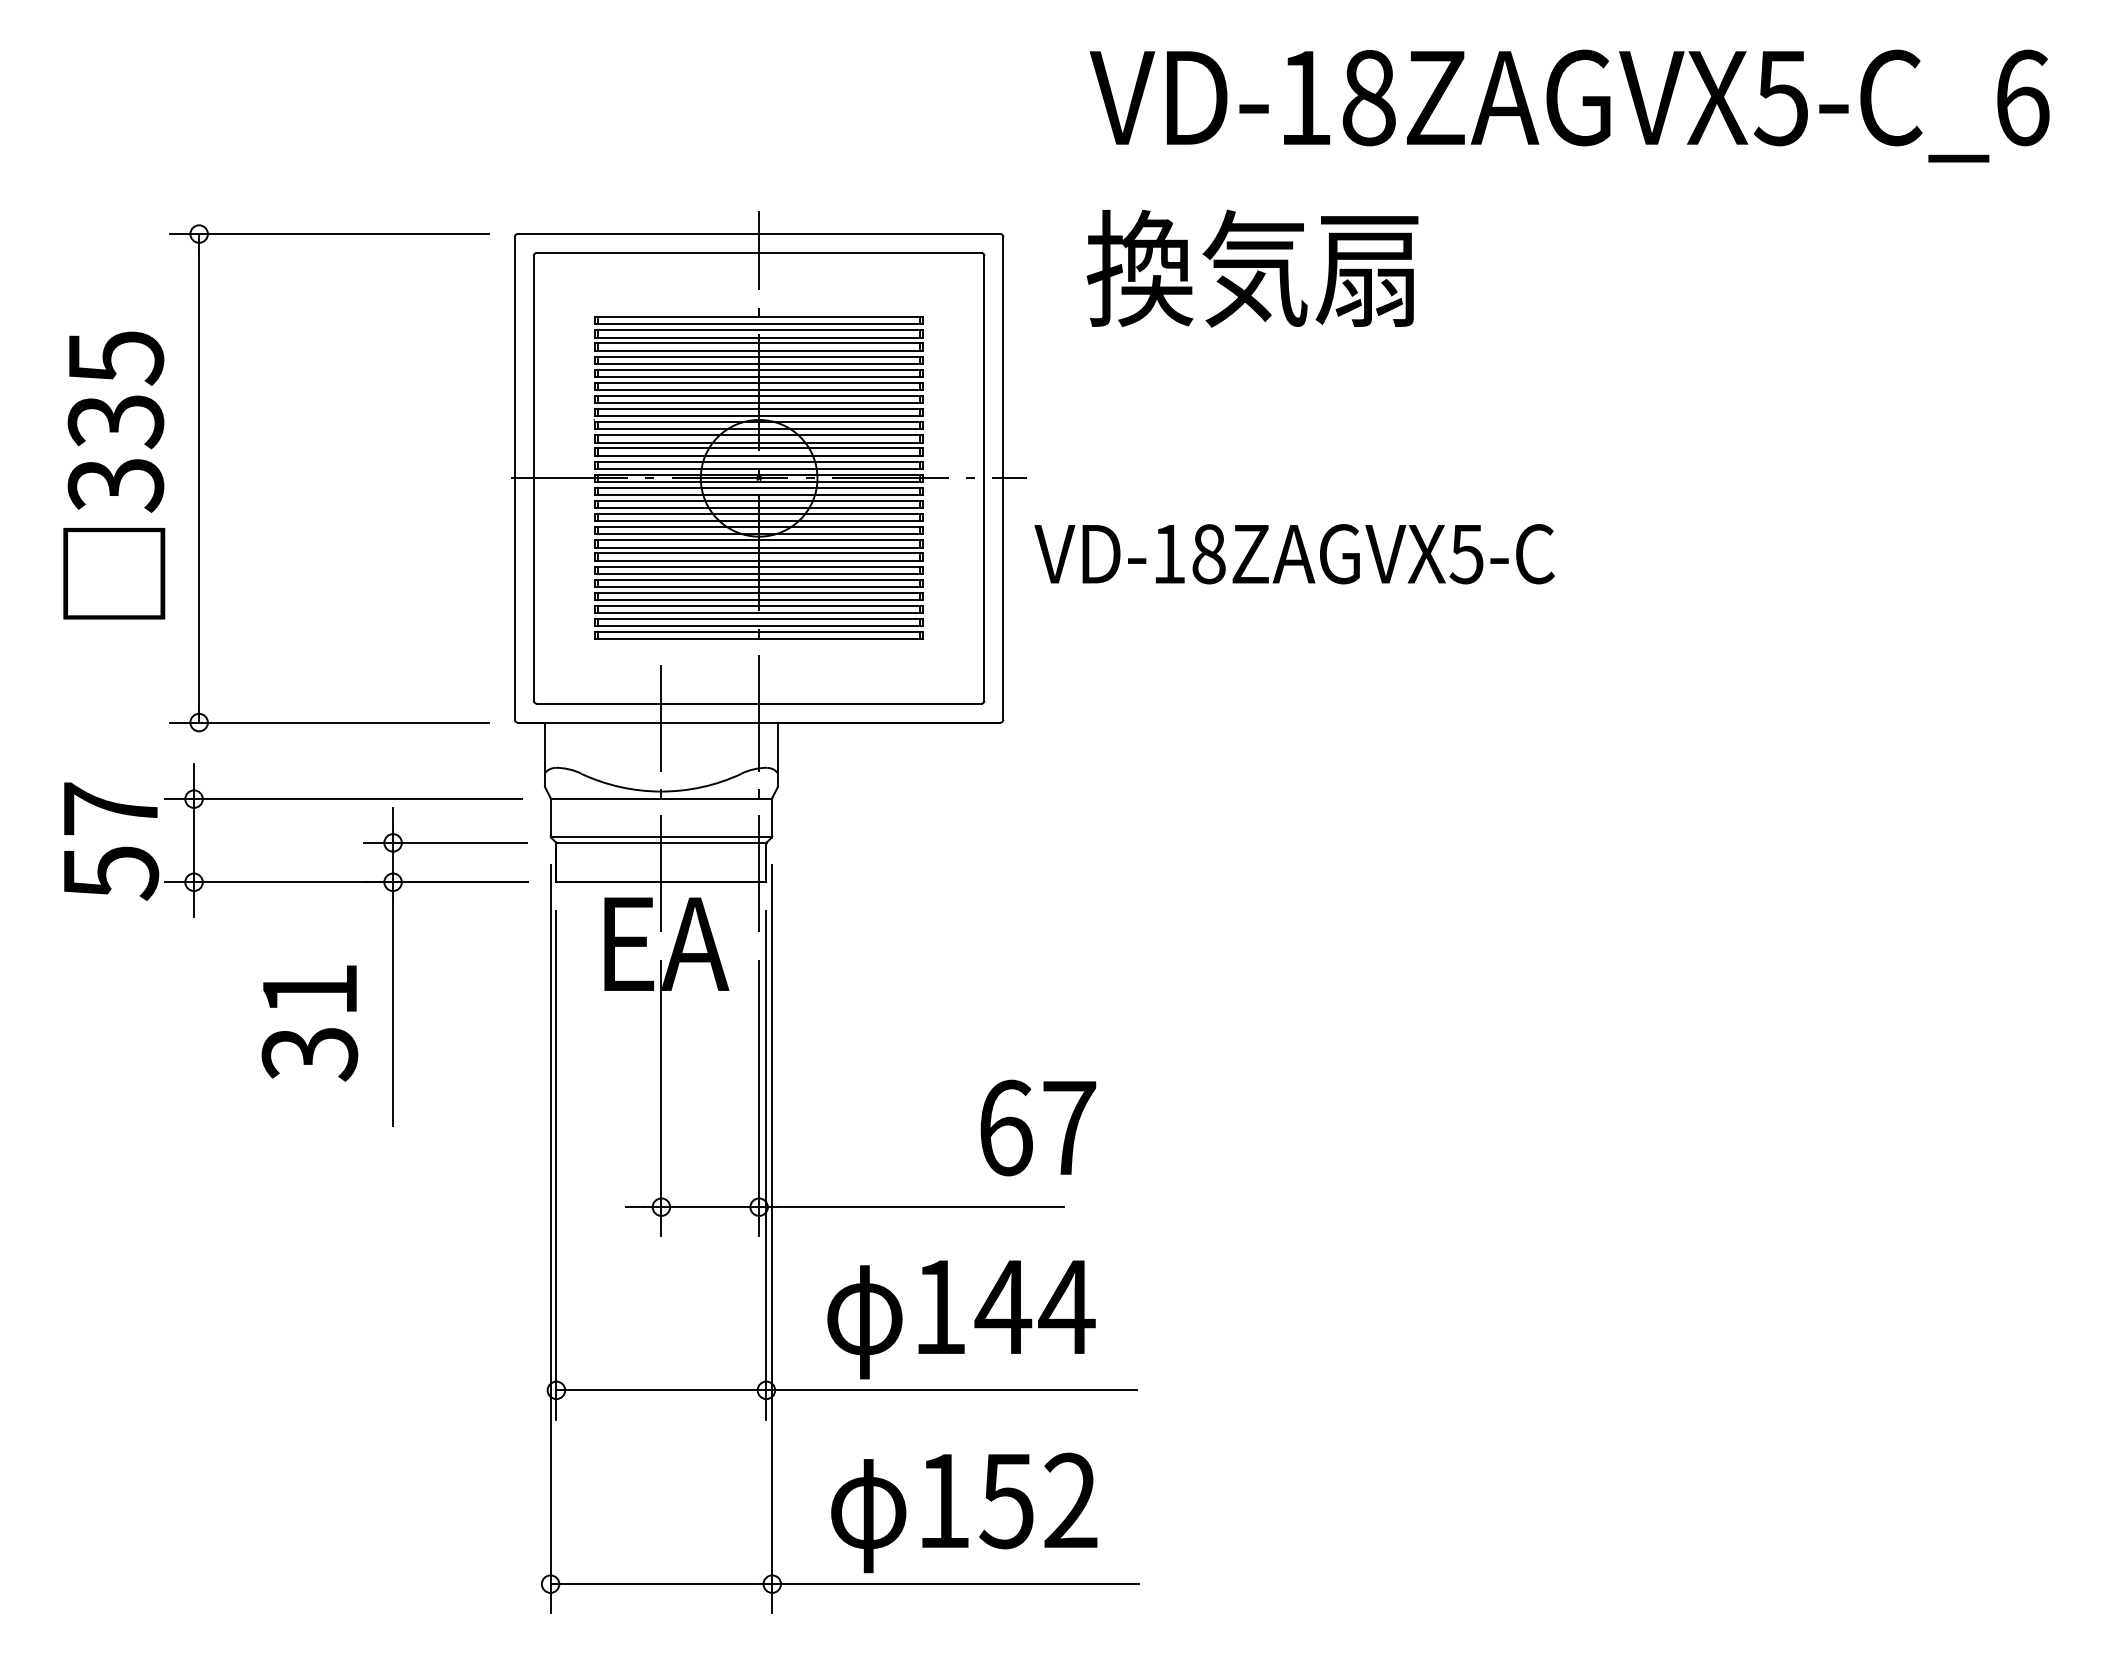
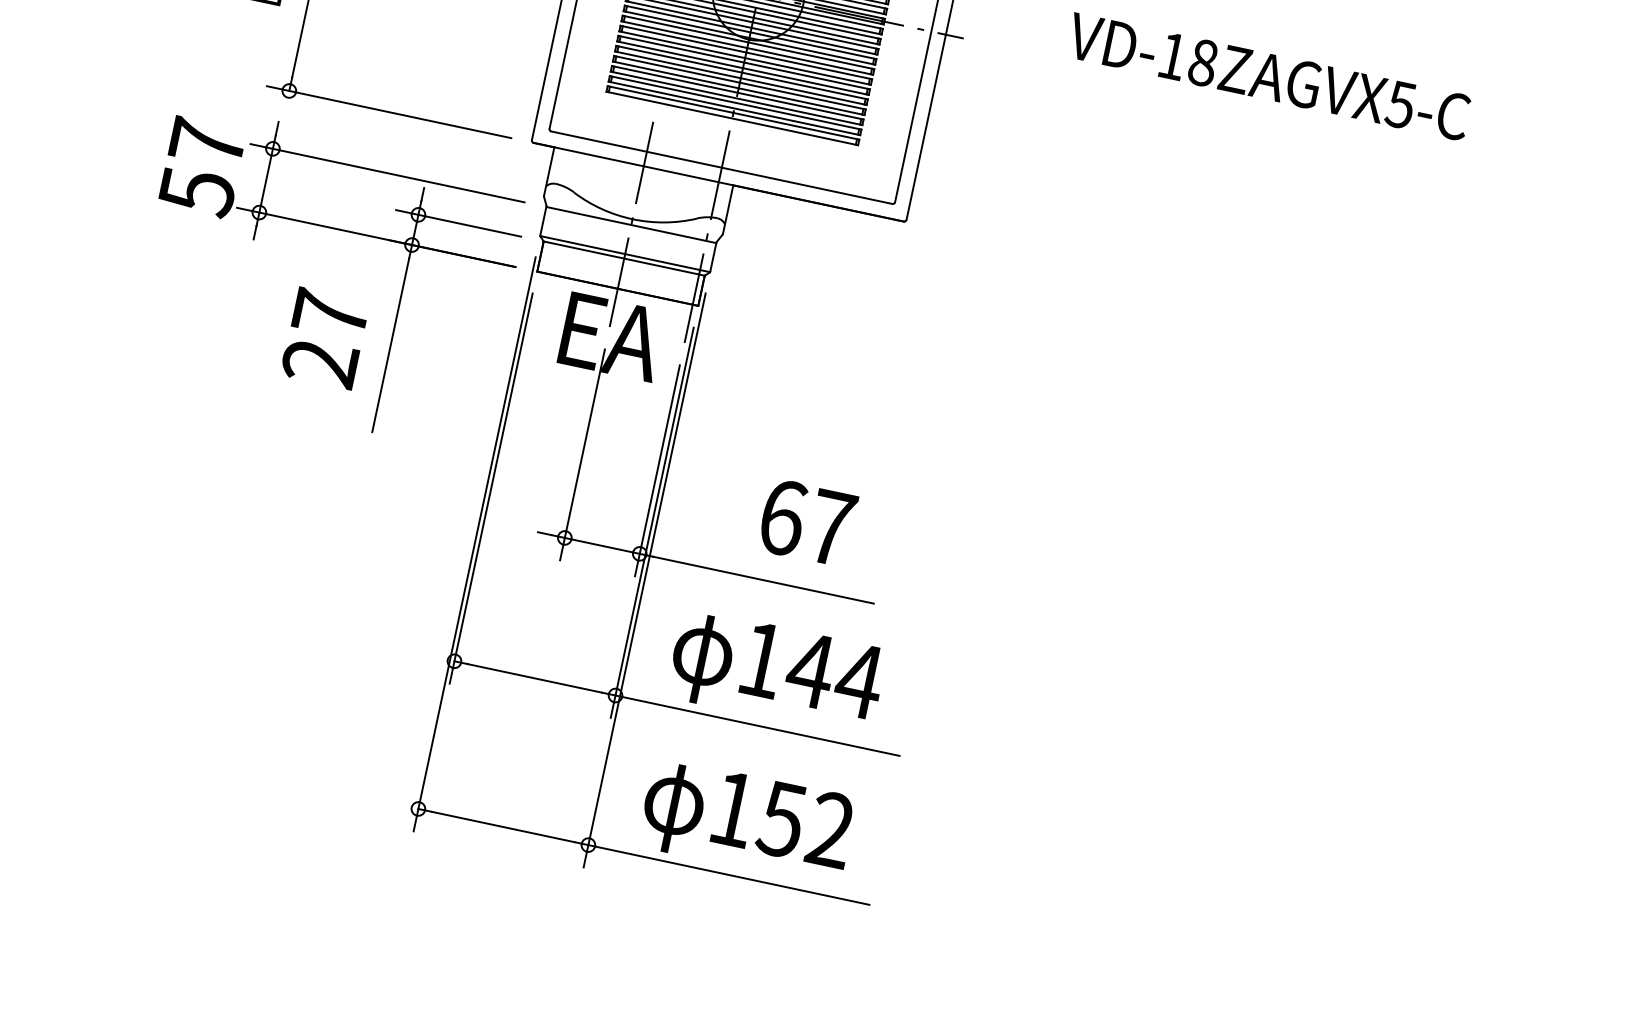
text: (1294, 554) -> (1268, 77), moved
text: (310, 1022) -> (325, 339), 31 -> 27
text: (1038, 1127) -> (807, 522), moved

